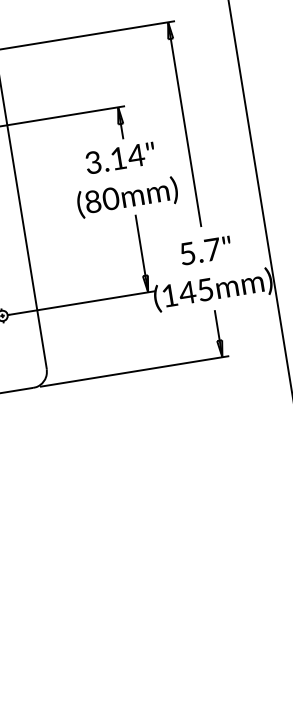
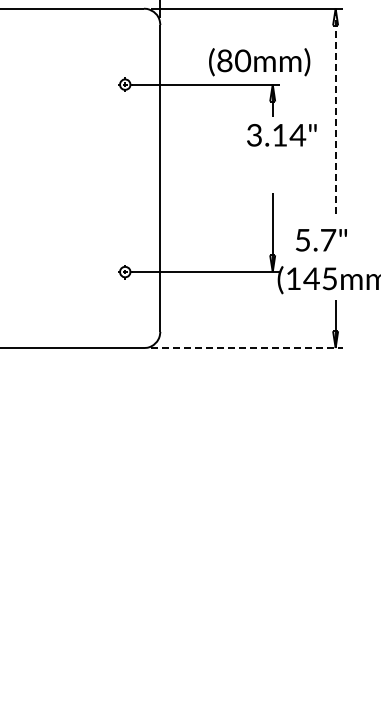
line: (184, 124) -> (335, 112), solid -> dashed
text: (120, 158) -> (281, 135), moved
text: (127, 197) -> (259, 62), moved
text: (206, 250) -> (321, 240), moved
line: (134, 371) -> (246, 348), solid -> dashed

